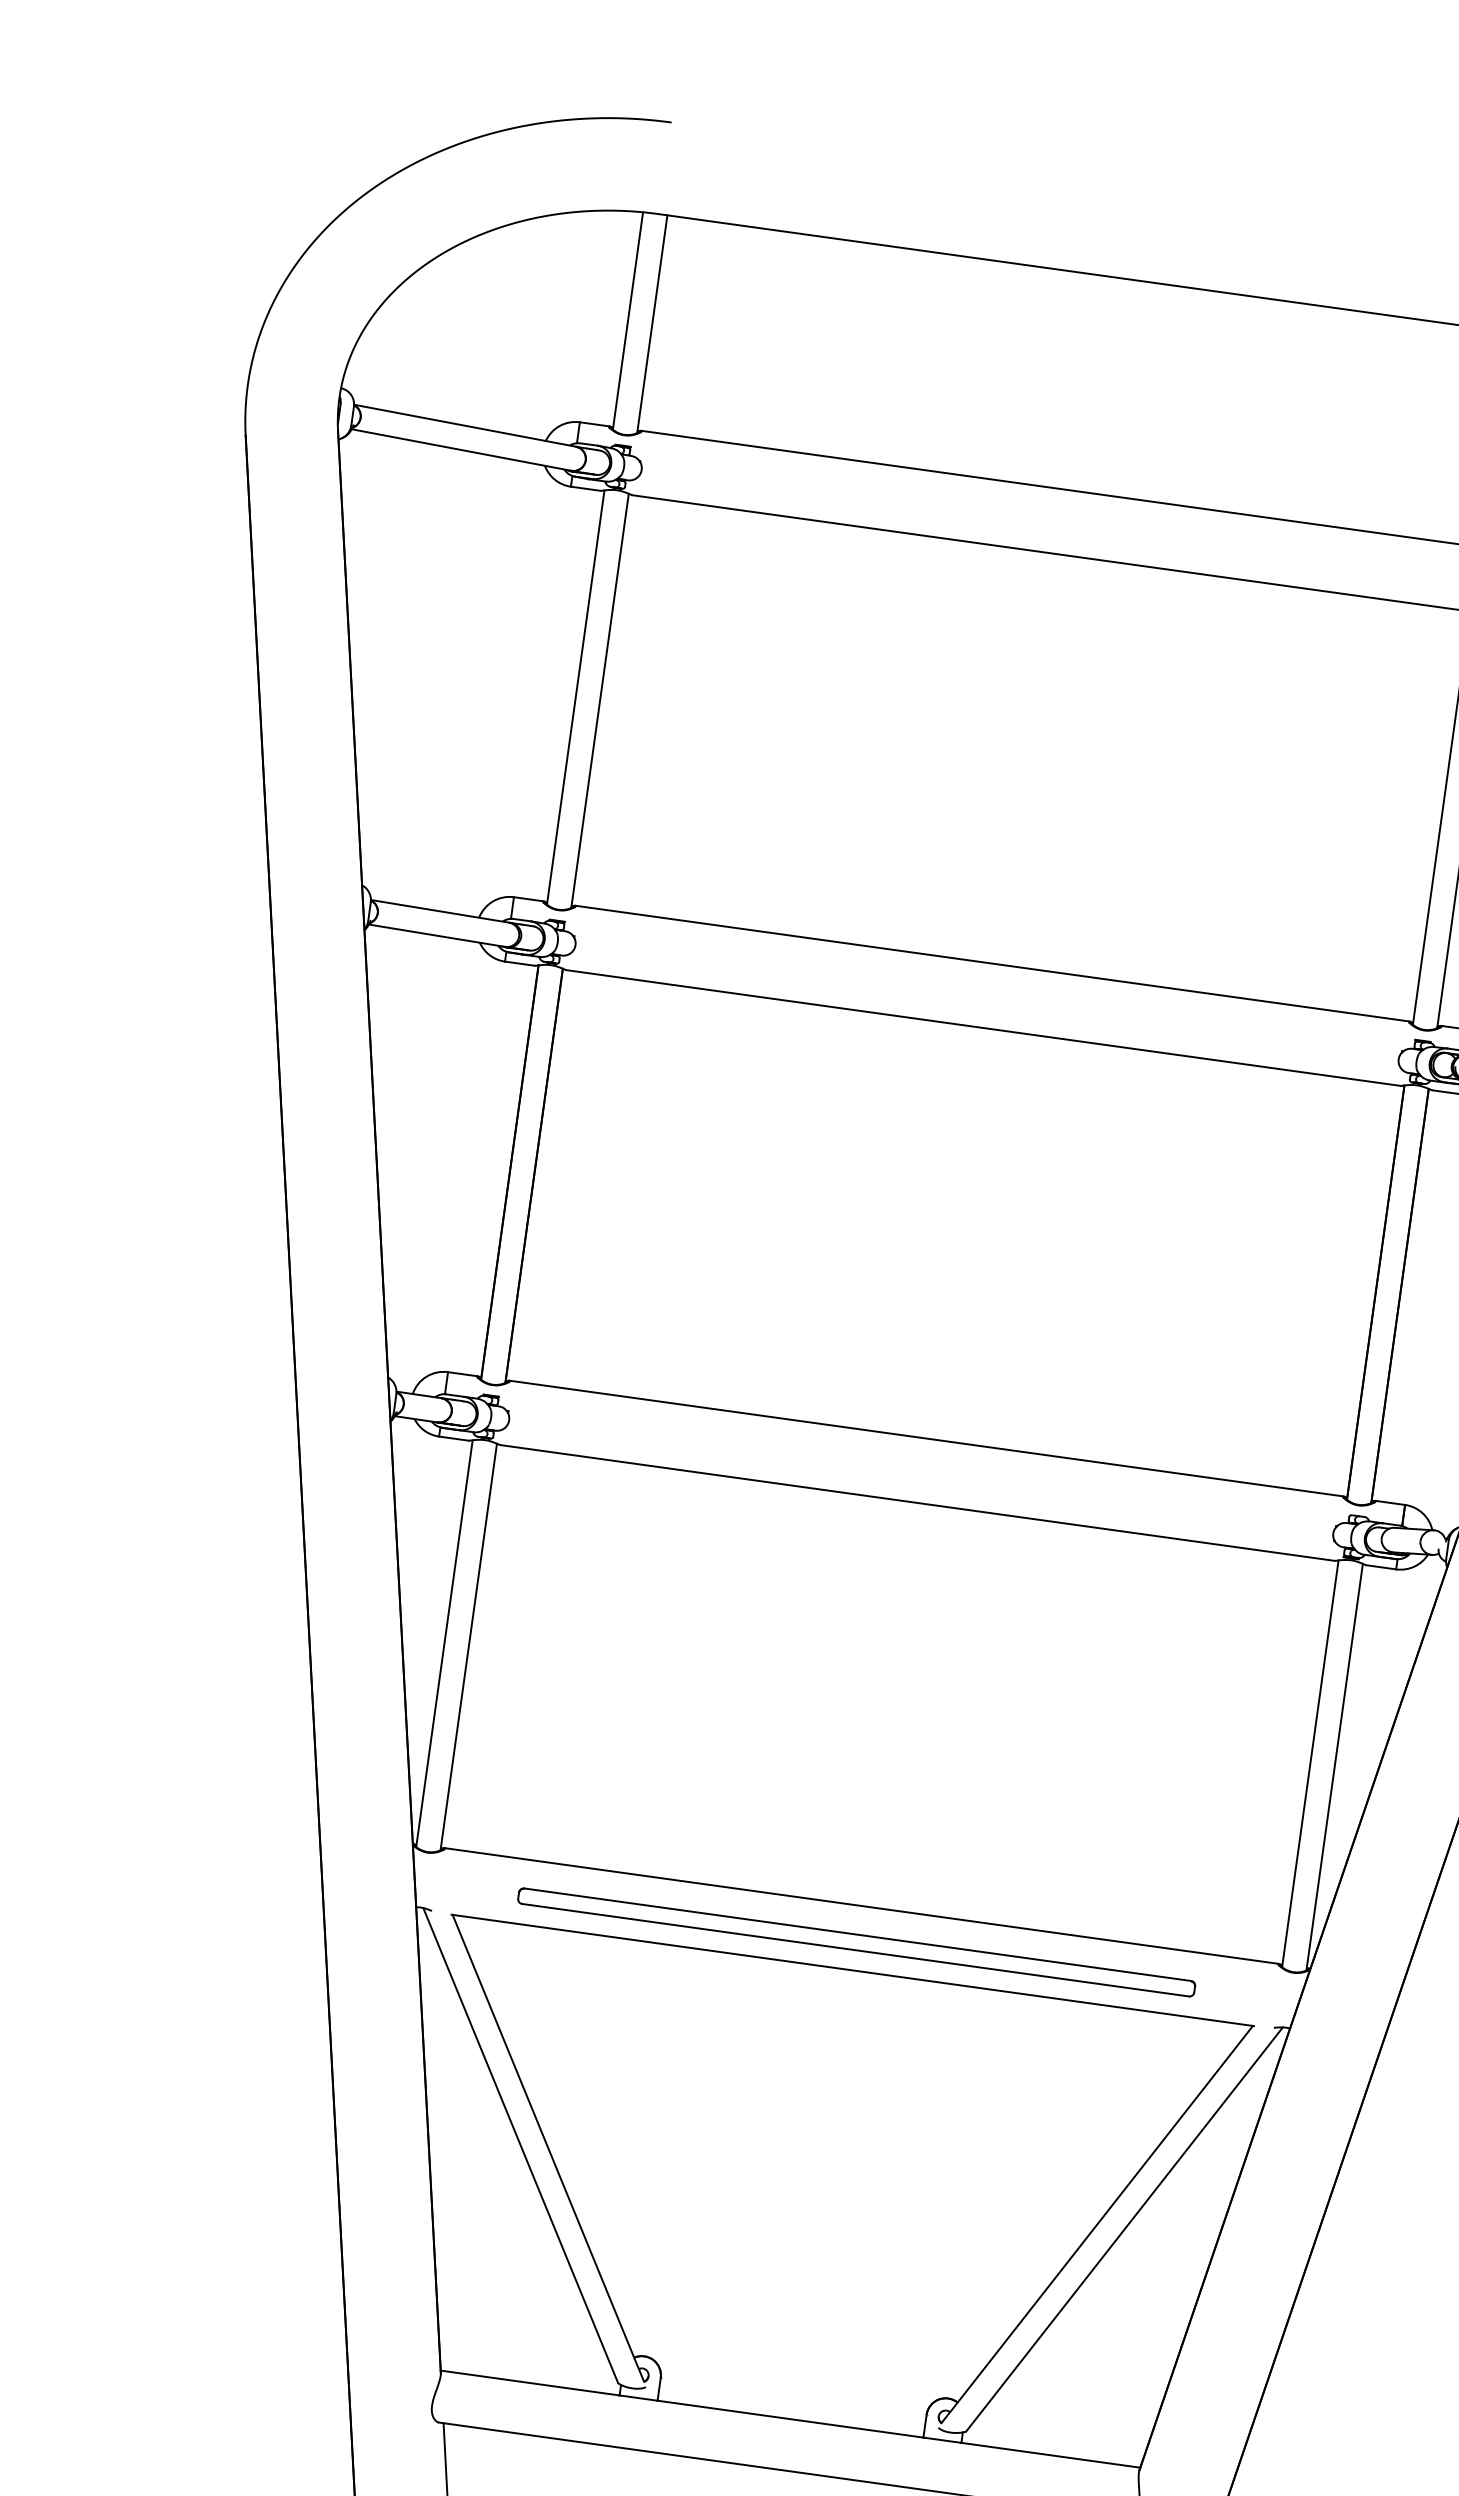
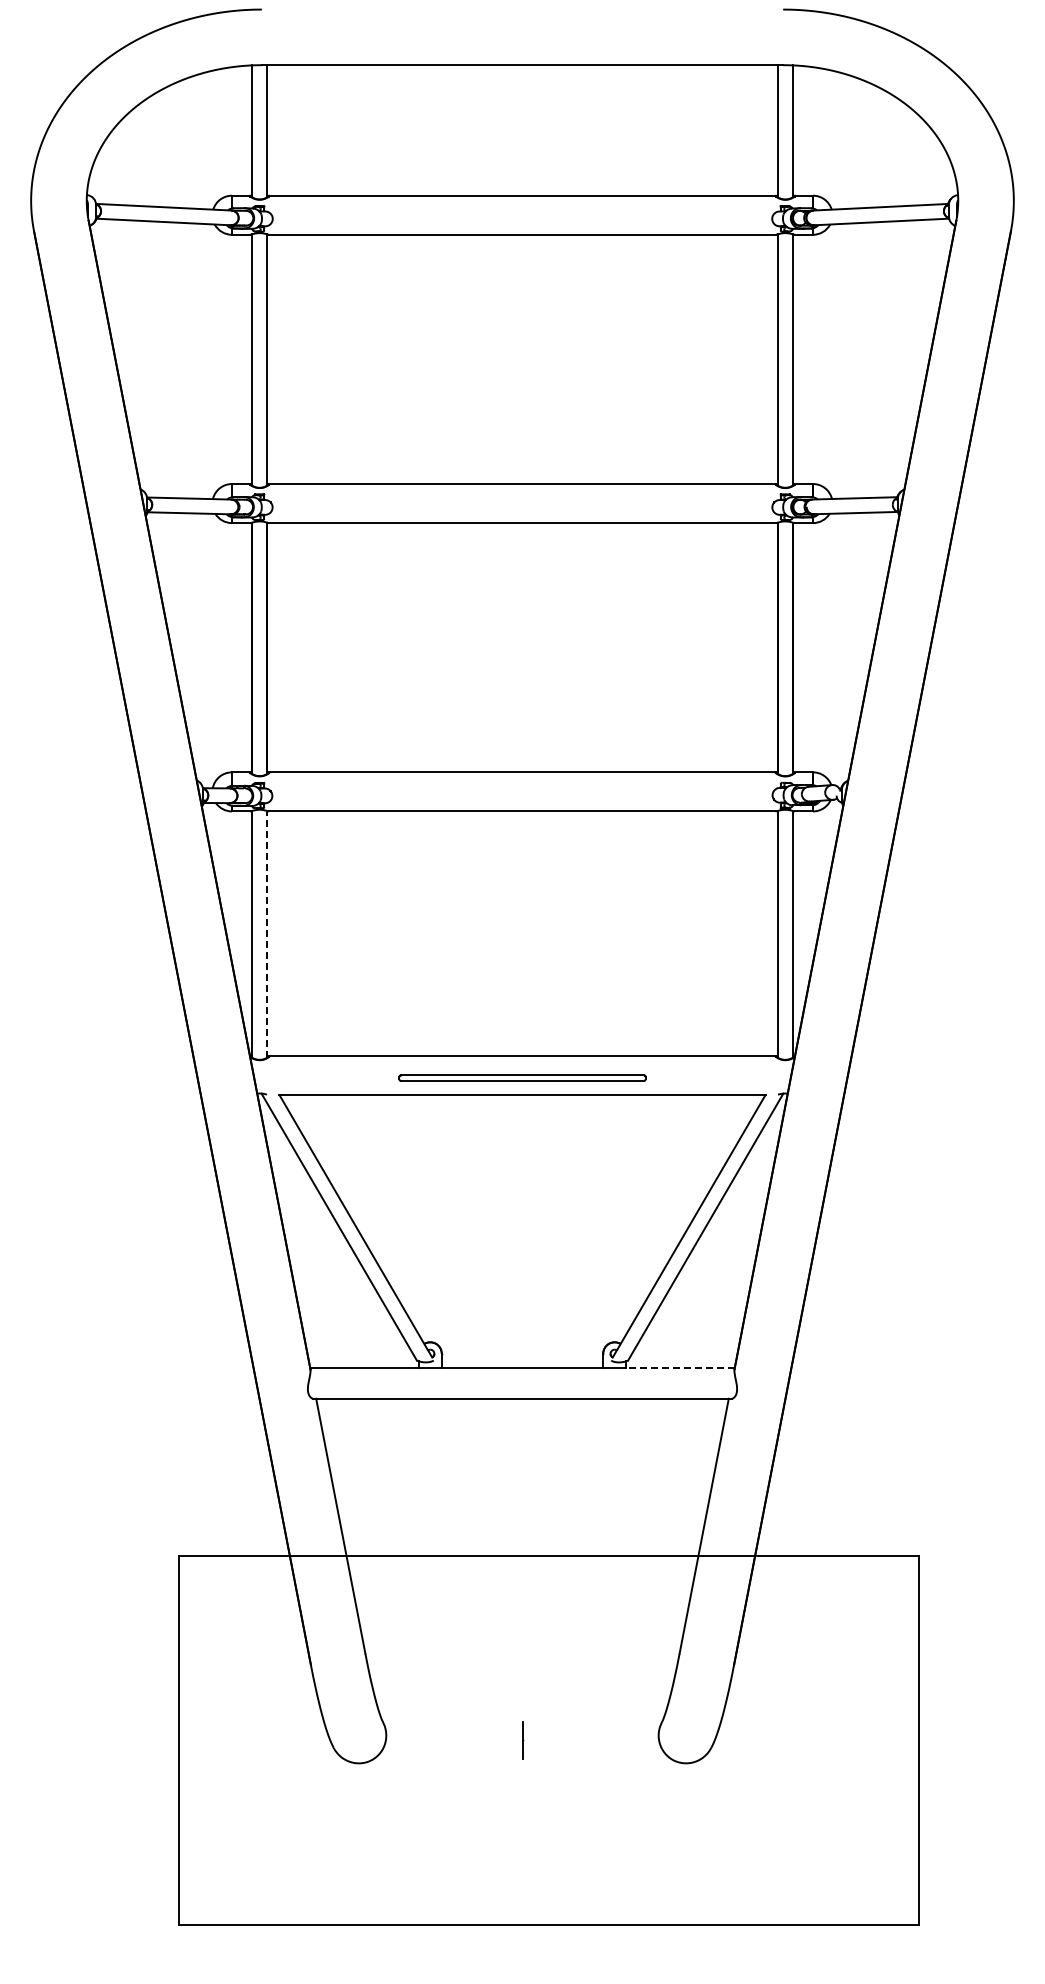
line: (469, 1645) -> (267, 933), solid -> dashed
part: (856, 1941) -> (522, 1077), size x0.6
line: (1050, 2455) -> (680, 1367), solid -> dashed

